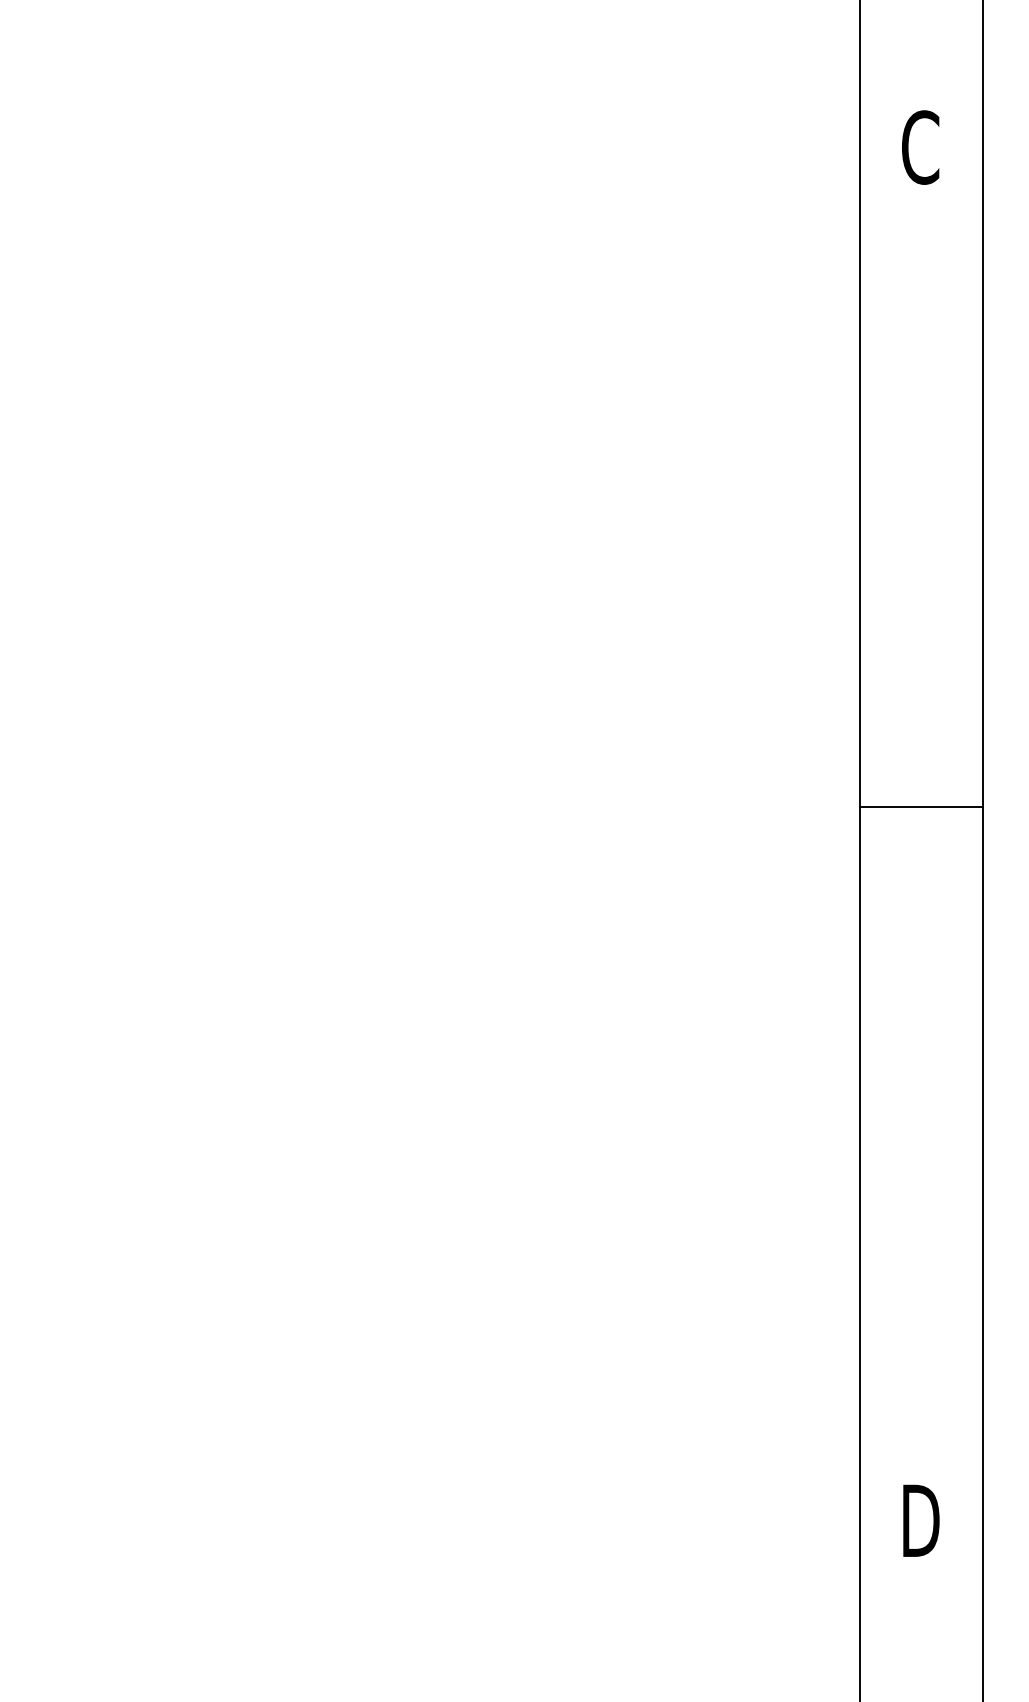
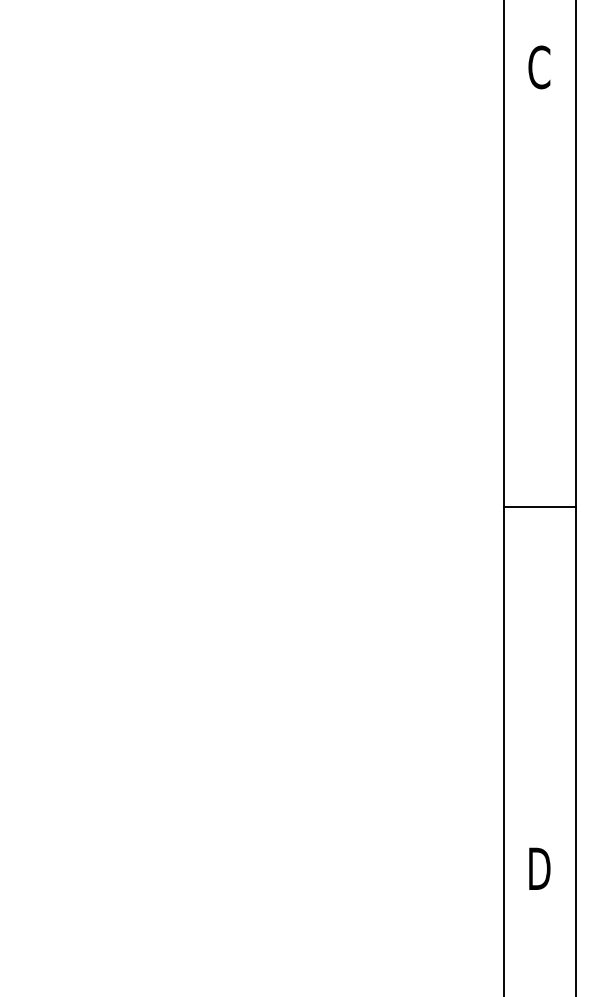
text: (920, 147) -> (539, 67), moved
line: (920, 806) -> (539, 506), moved
text: (920, 1520) -> (539, 868), moved

